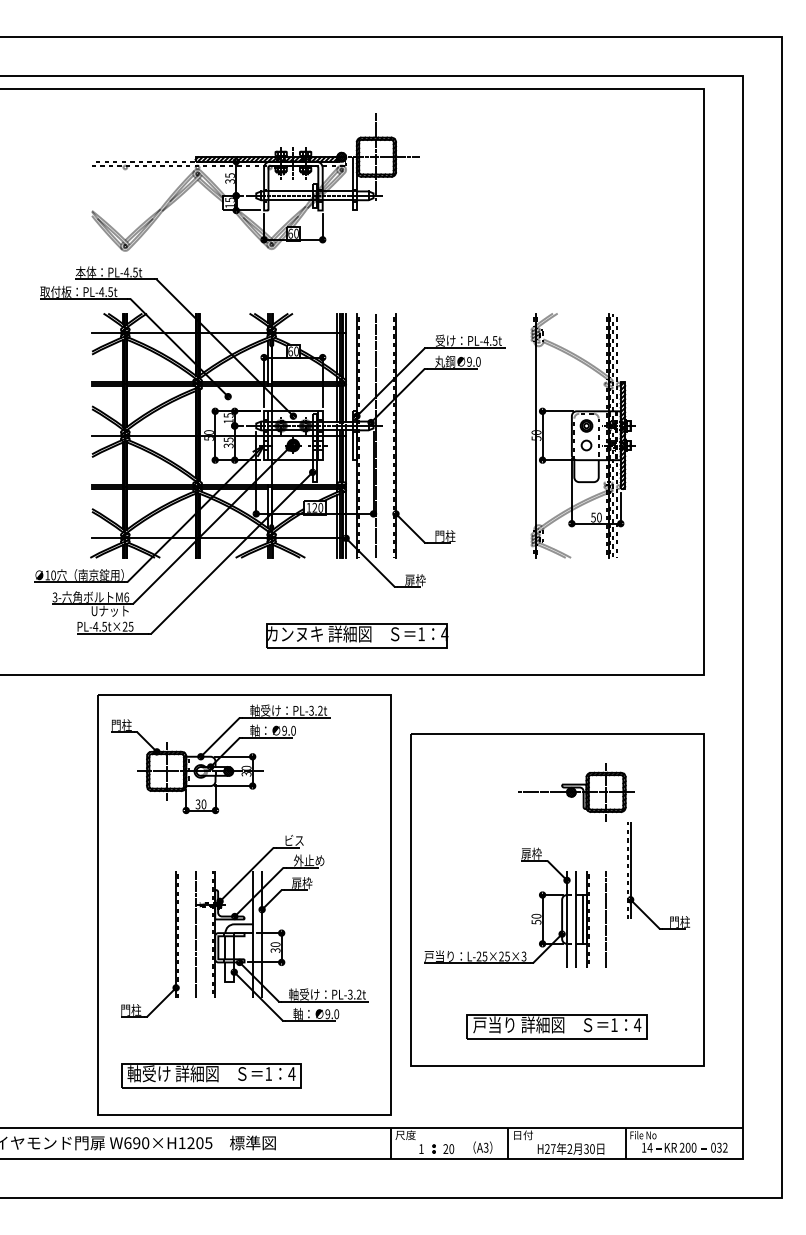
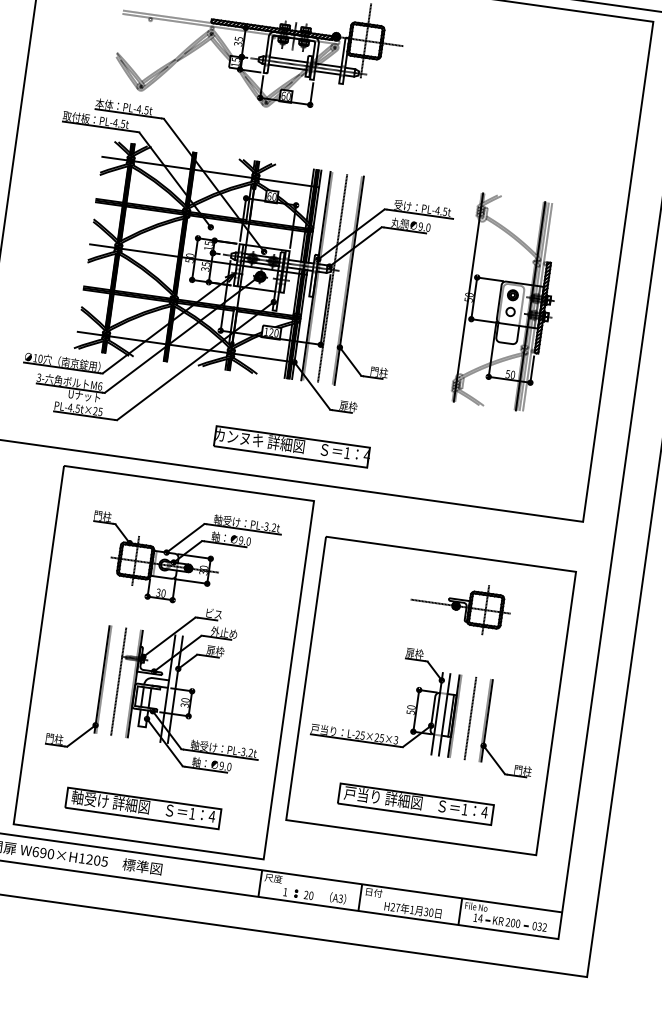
part: (220, 759) -> (183, 557), moved
part: (631, 875) -> (487, 725), moved
part: (211, 1075) -> (143, 808), moved
text: (569, 1148) -> (411, 909), 2 -> 1

